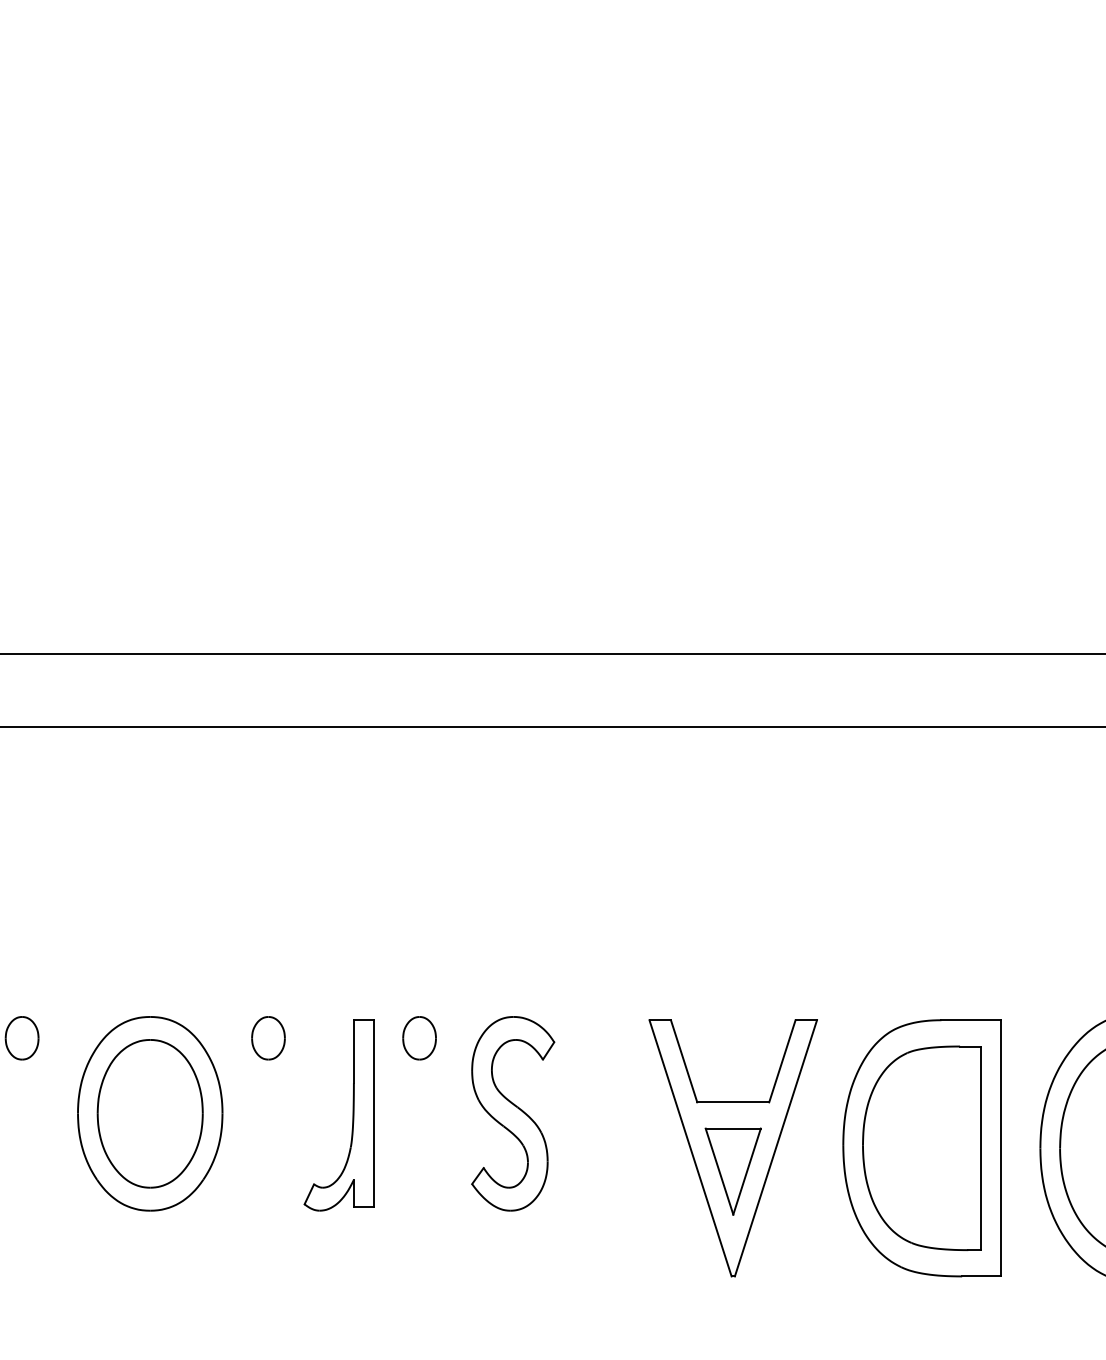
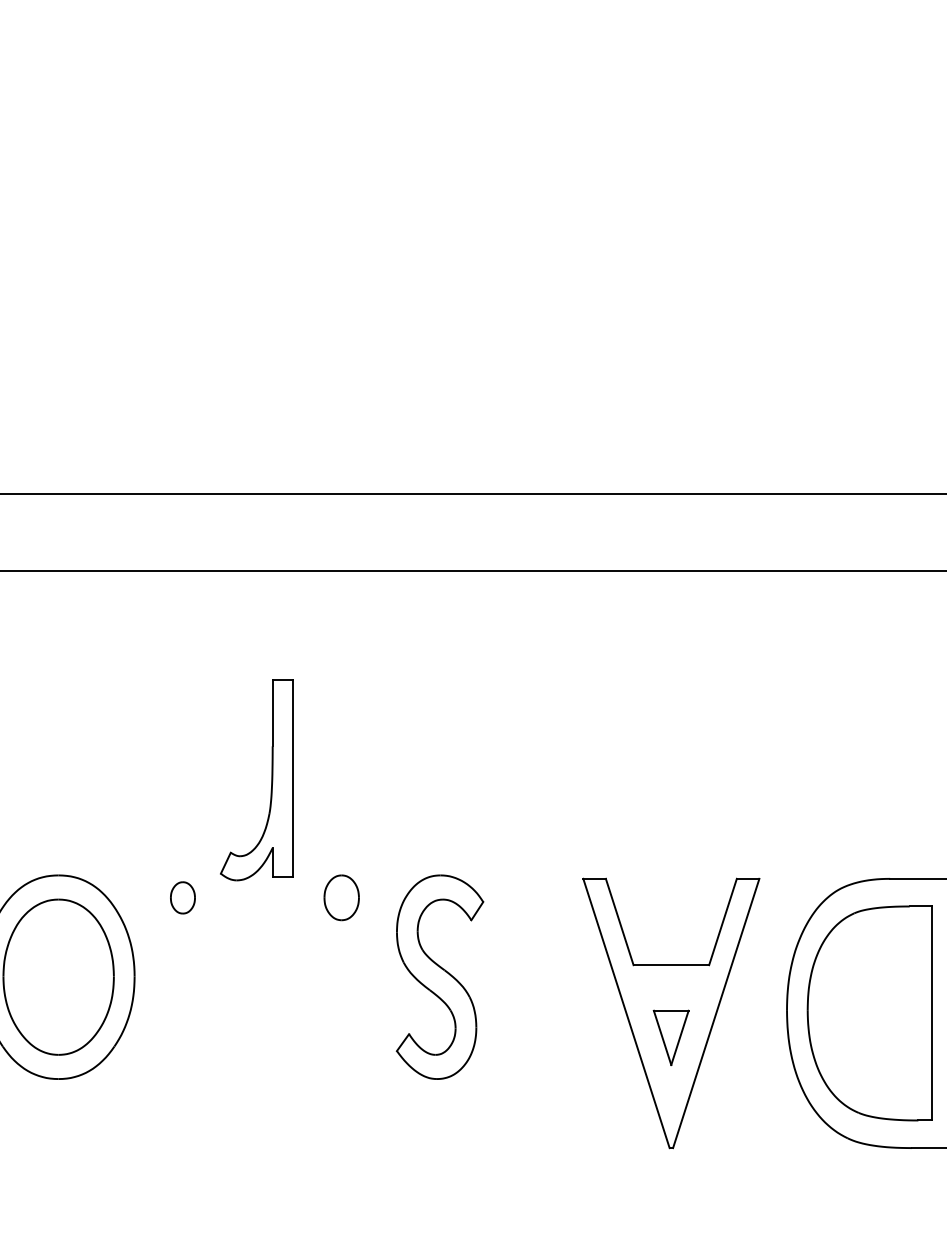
part: (268, 1038) -> (182, 898), size x0.7
part: (352, 1115) -> (271, 780), moved
part: (732, 1171) -> (670, 1037), size x0.6

